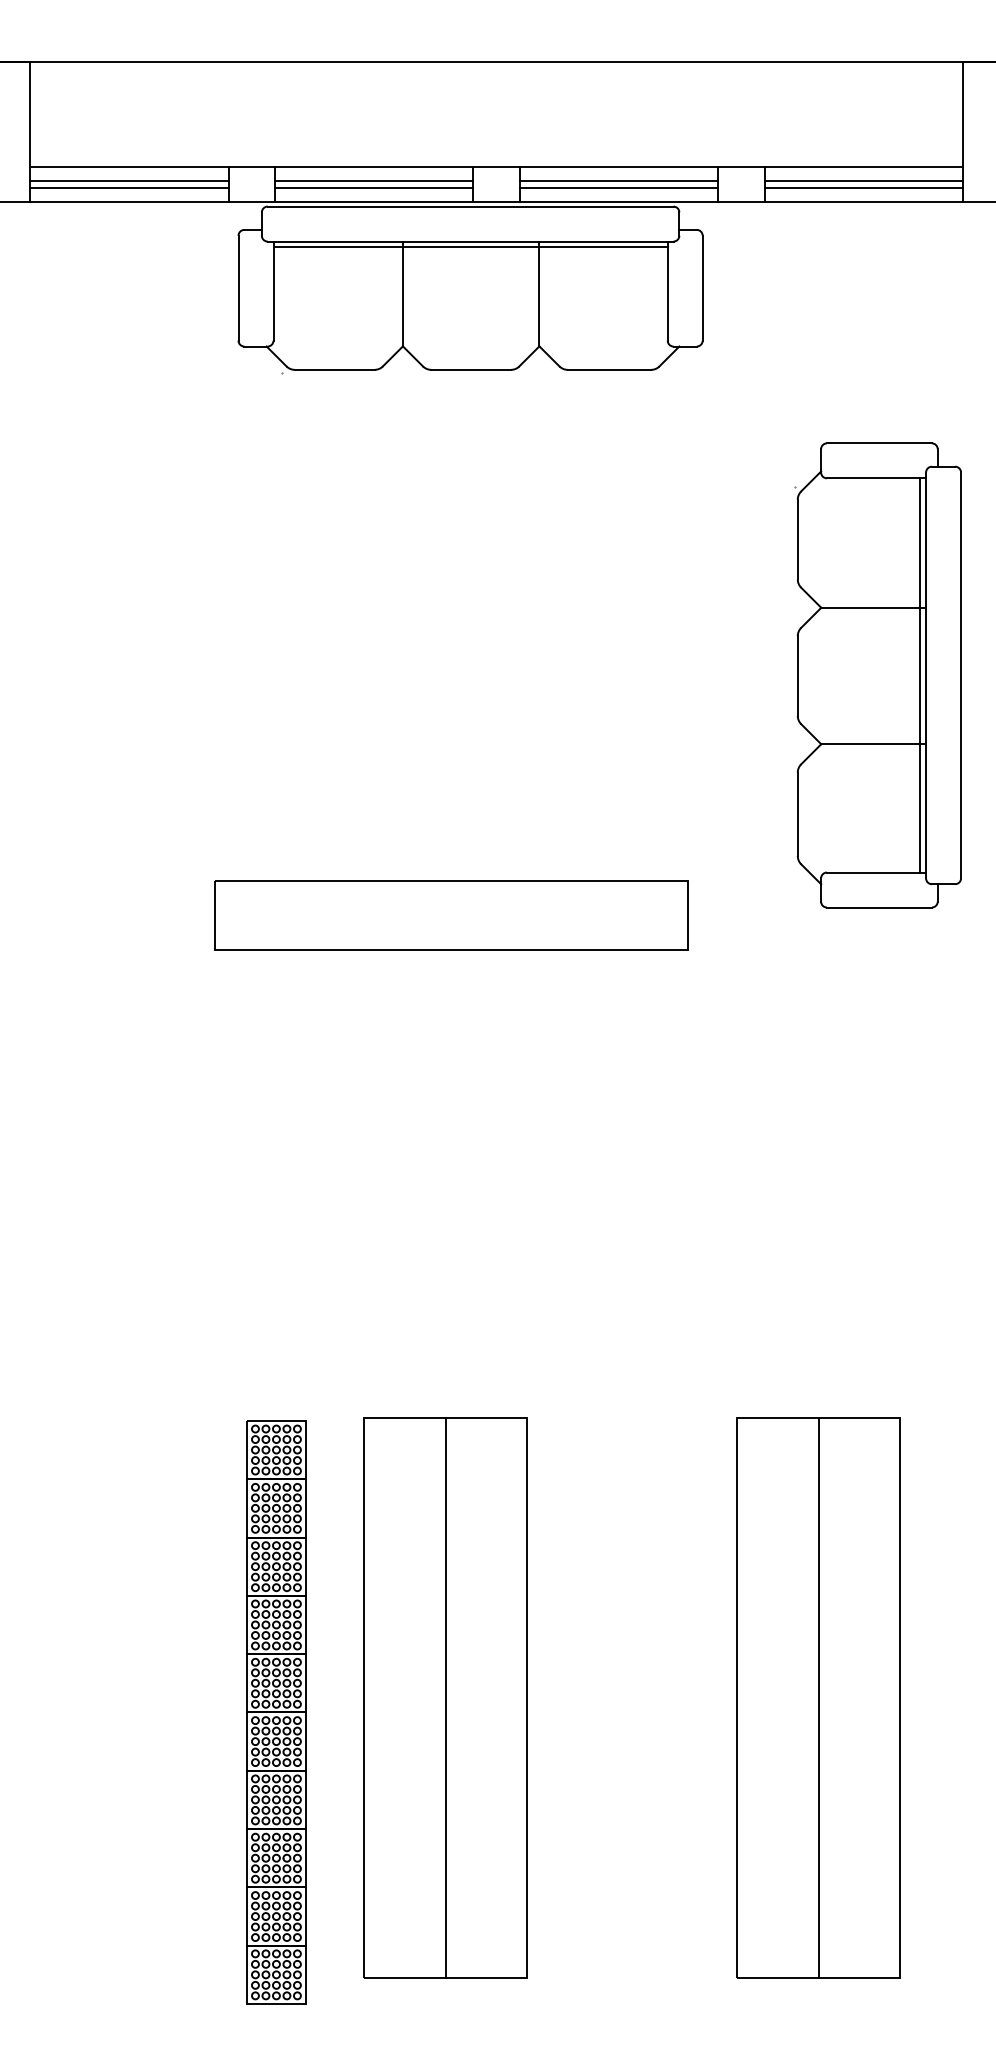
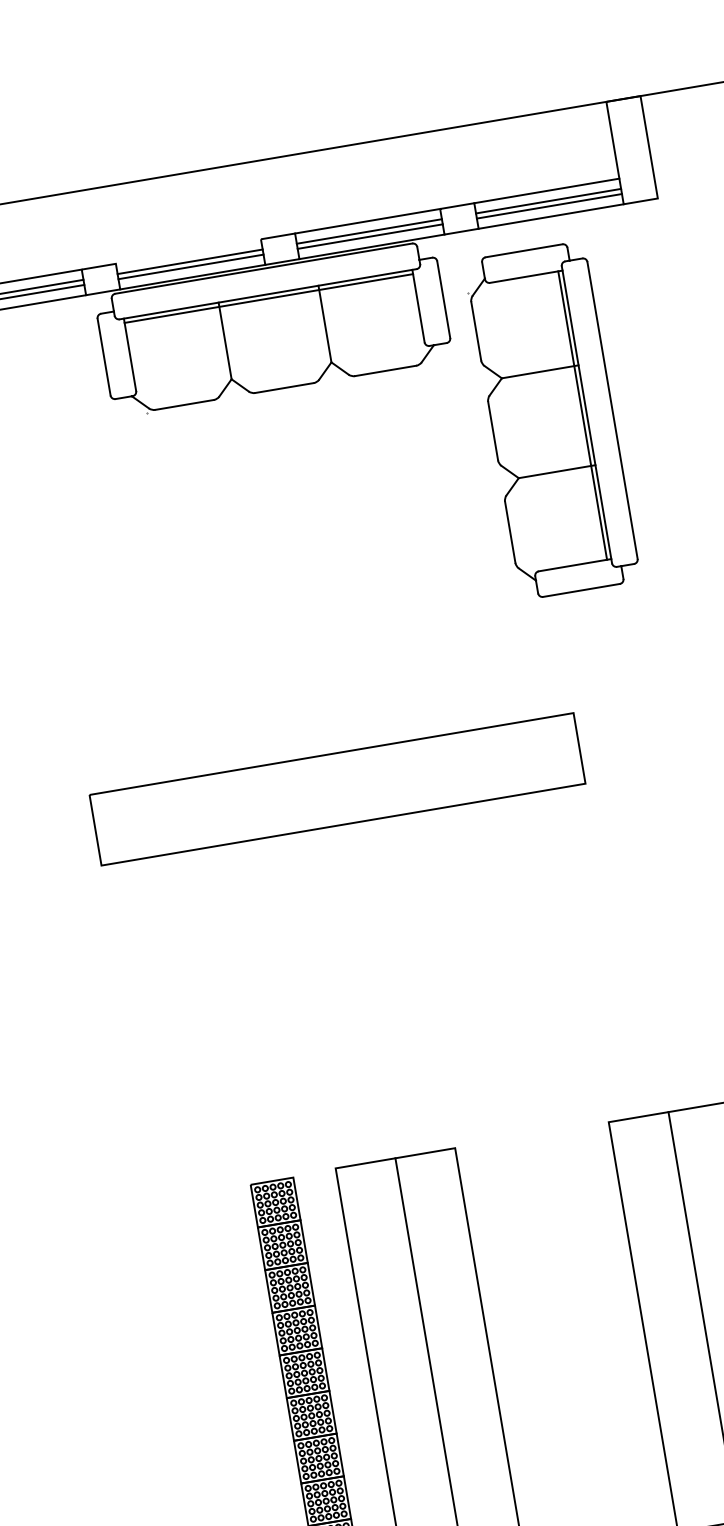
line: (374, 166) -> (188, 251), removed
part: (877, 675) -> (551, 420), moved
part: (451, 915) -> (337, 789), size x1.4

